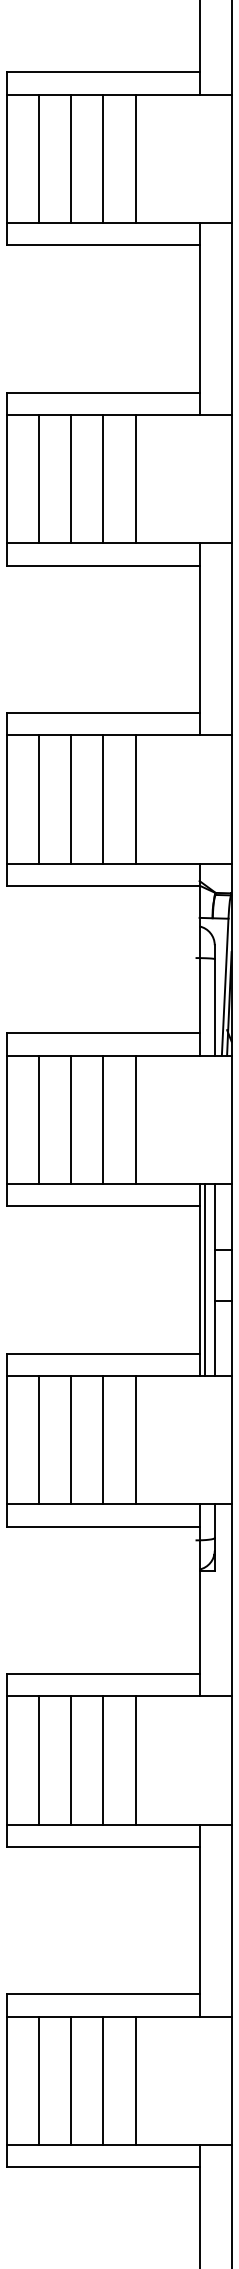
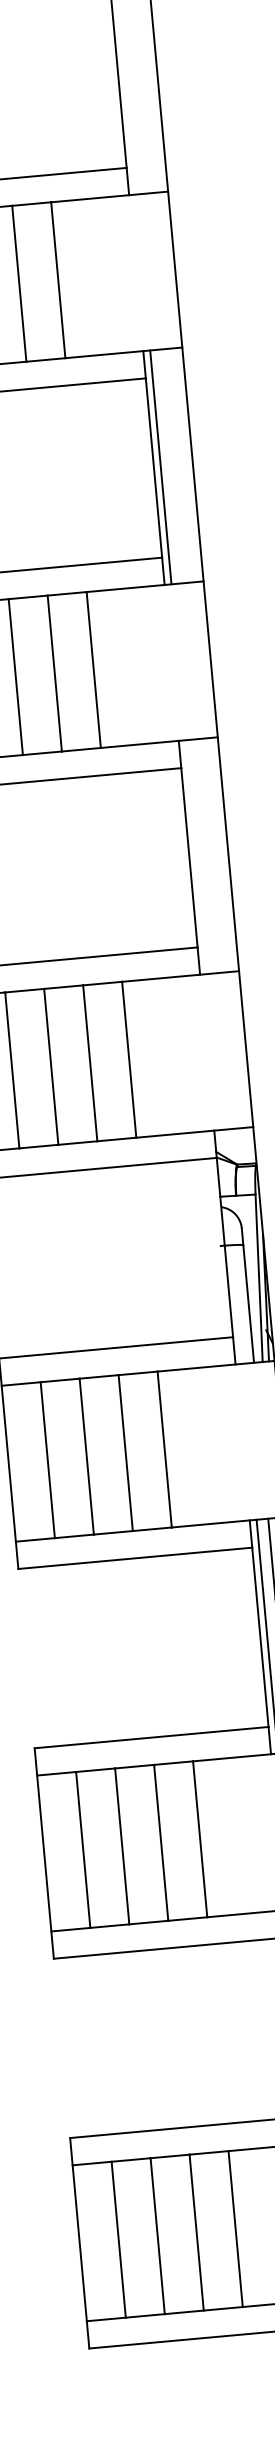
line: (205, 318) -> (161, 466), added

